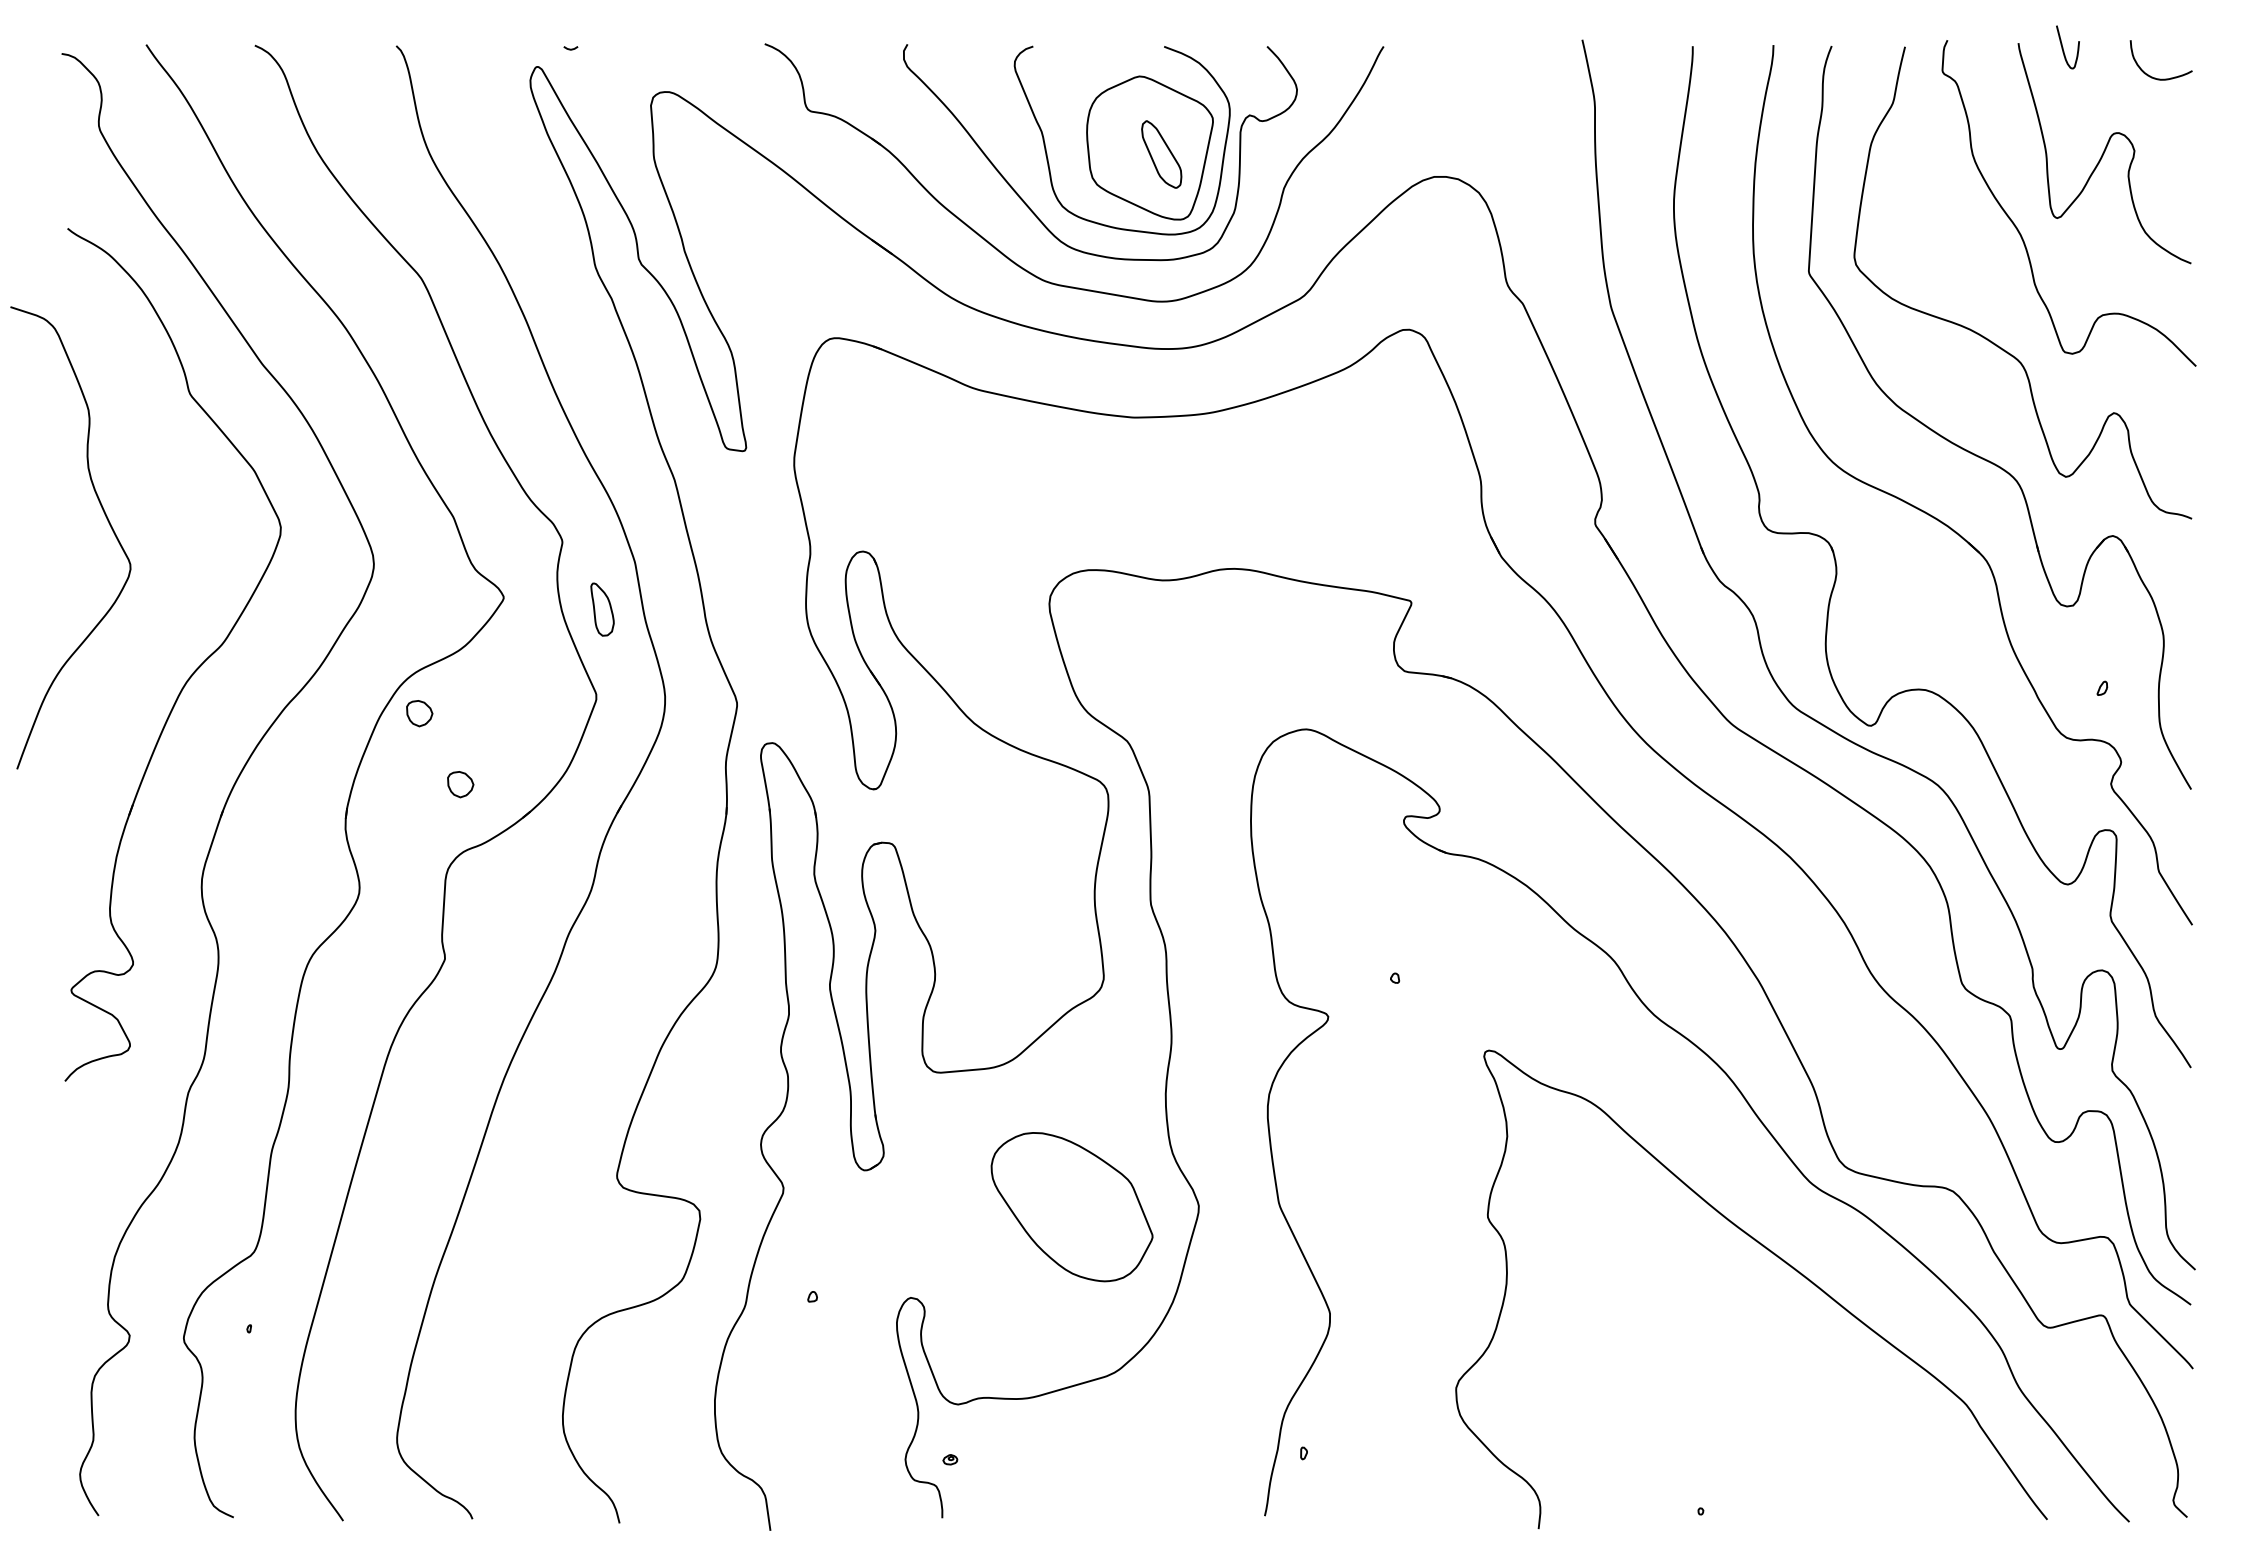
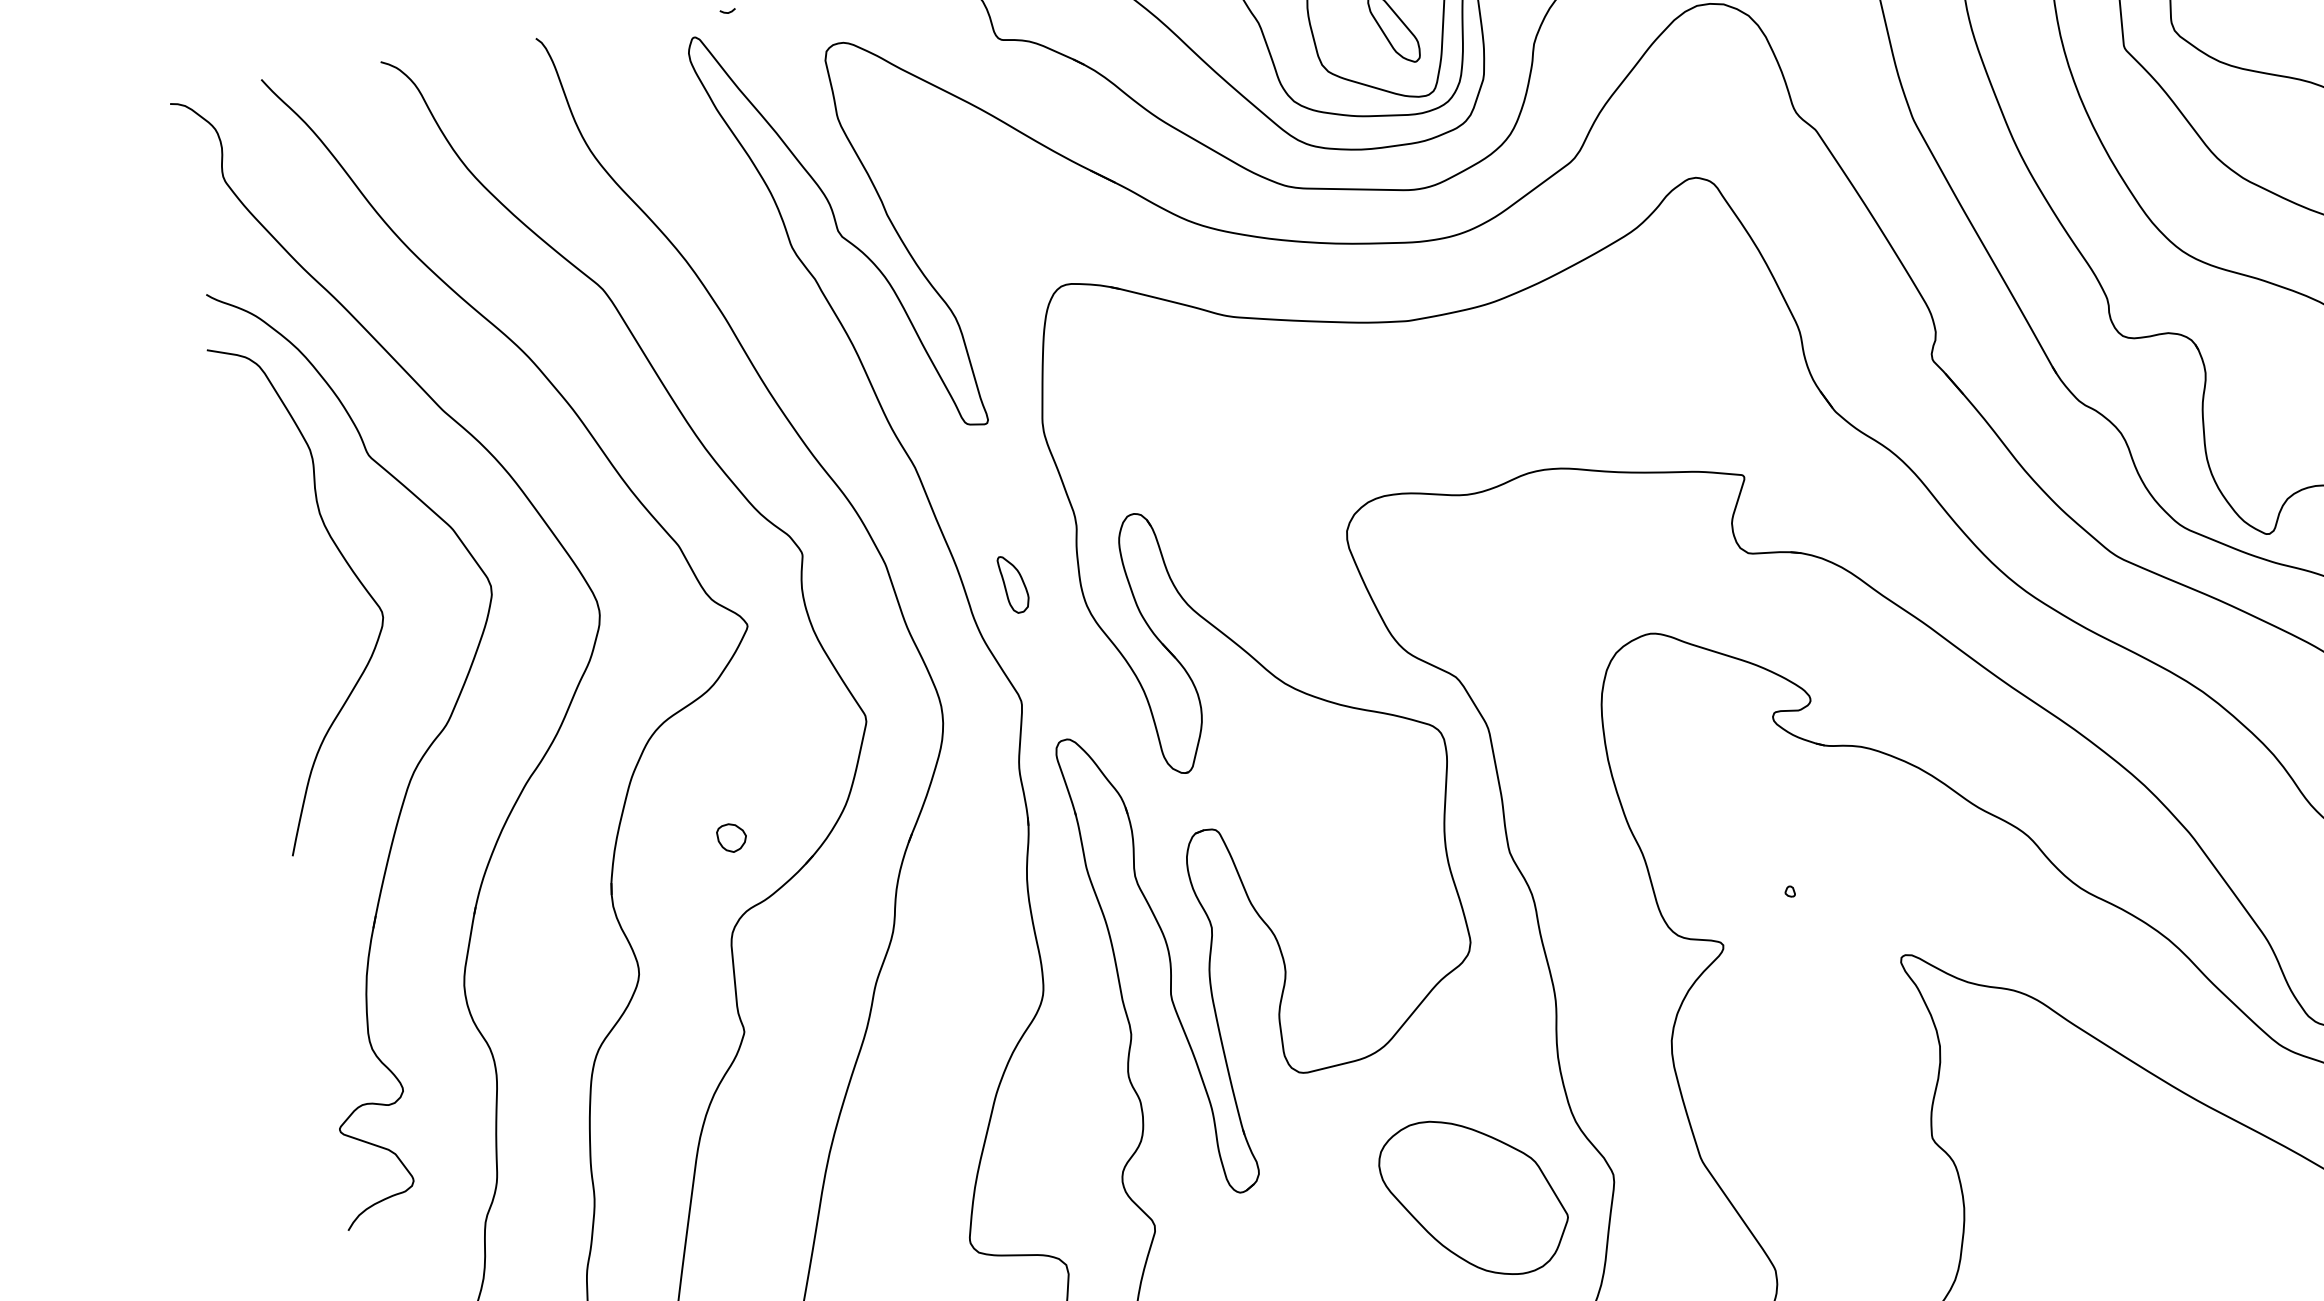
curve: (106, 519) -> (348, 566), moved
part: (602, 609) -> (1013, 584), moved
part: (419, 713) -> (674, 766), removed

